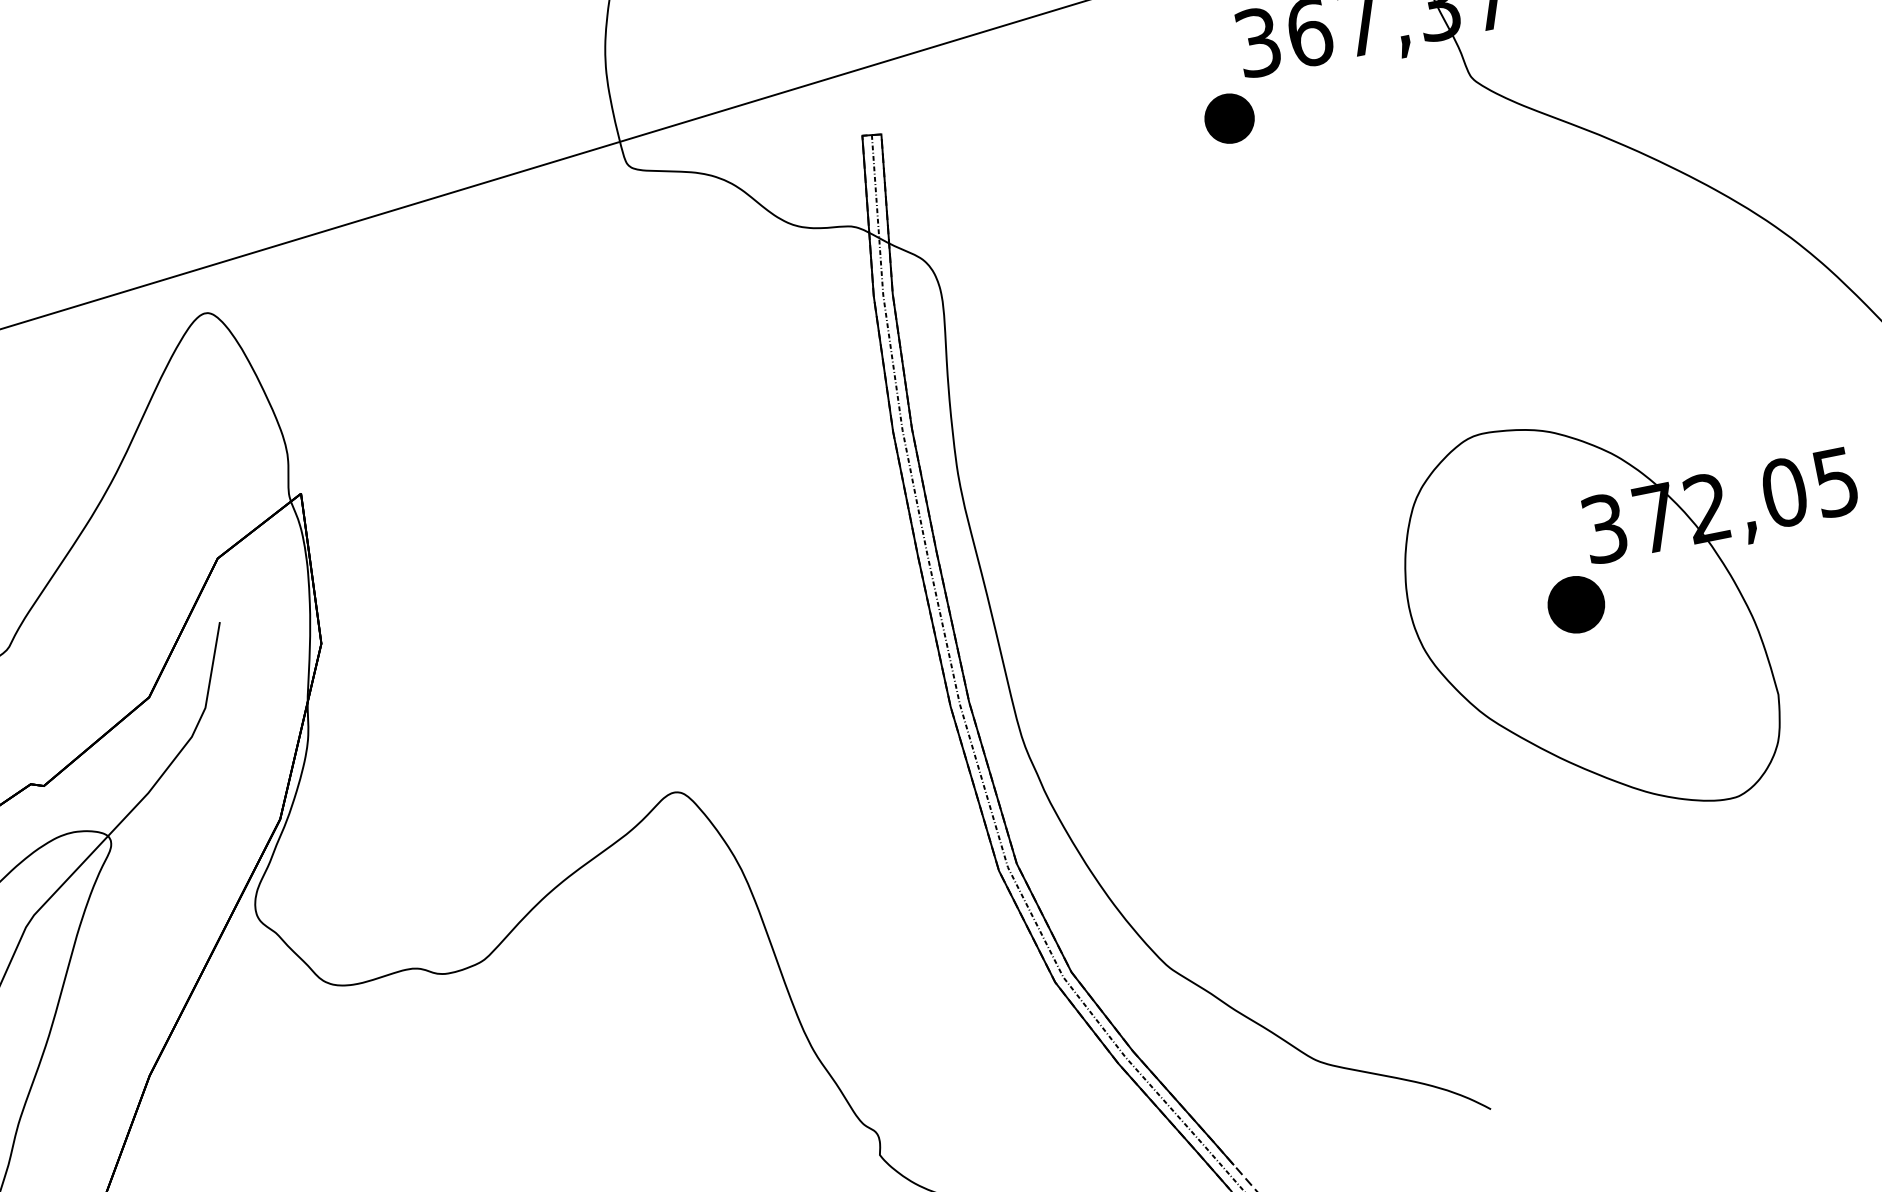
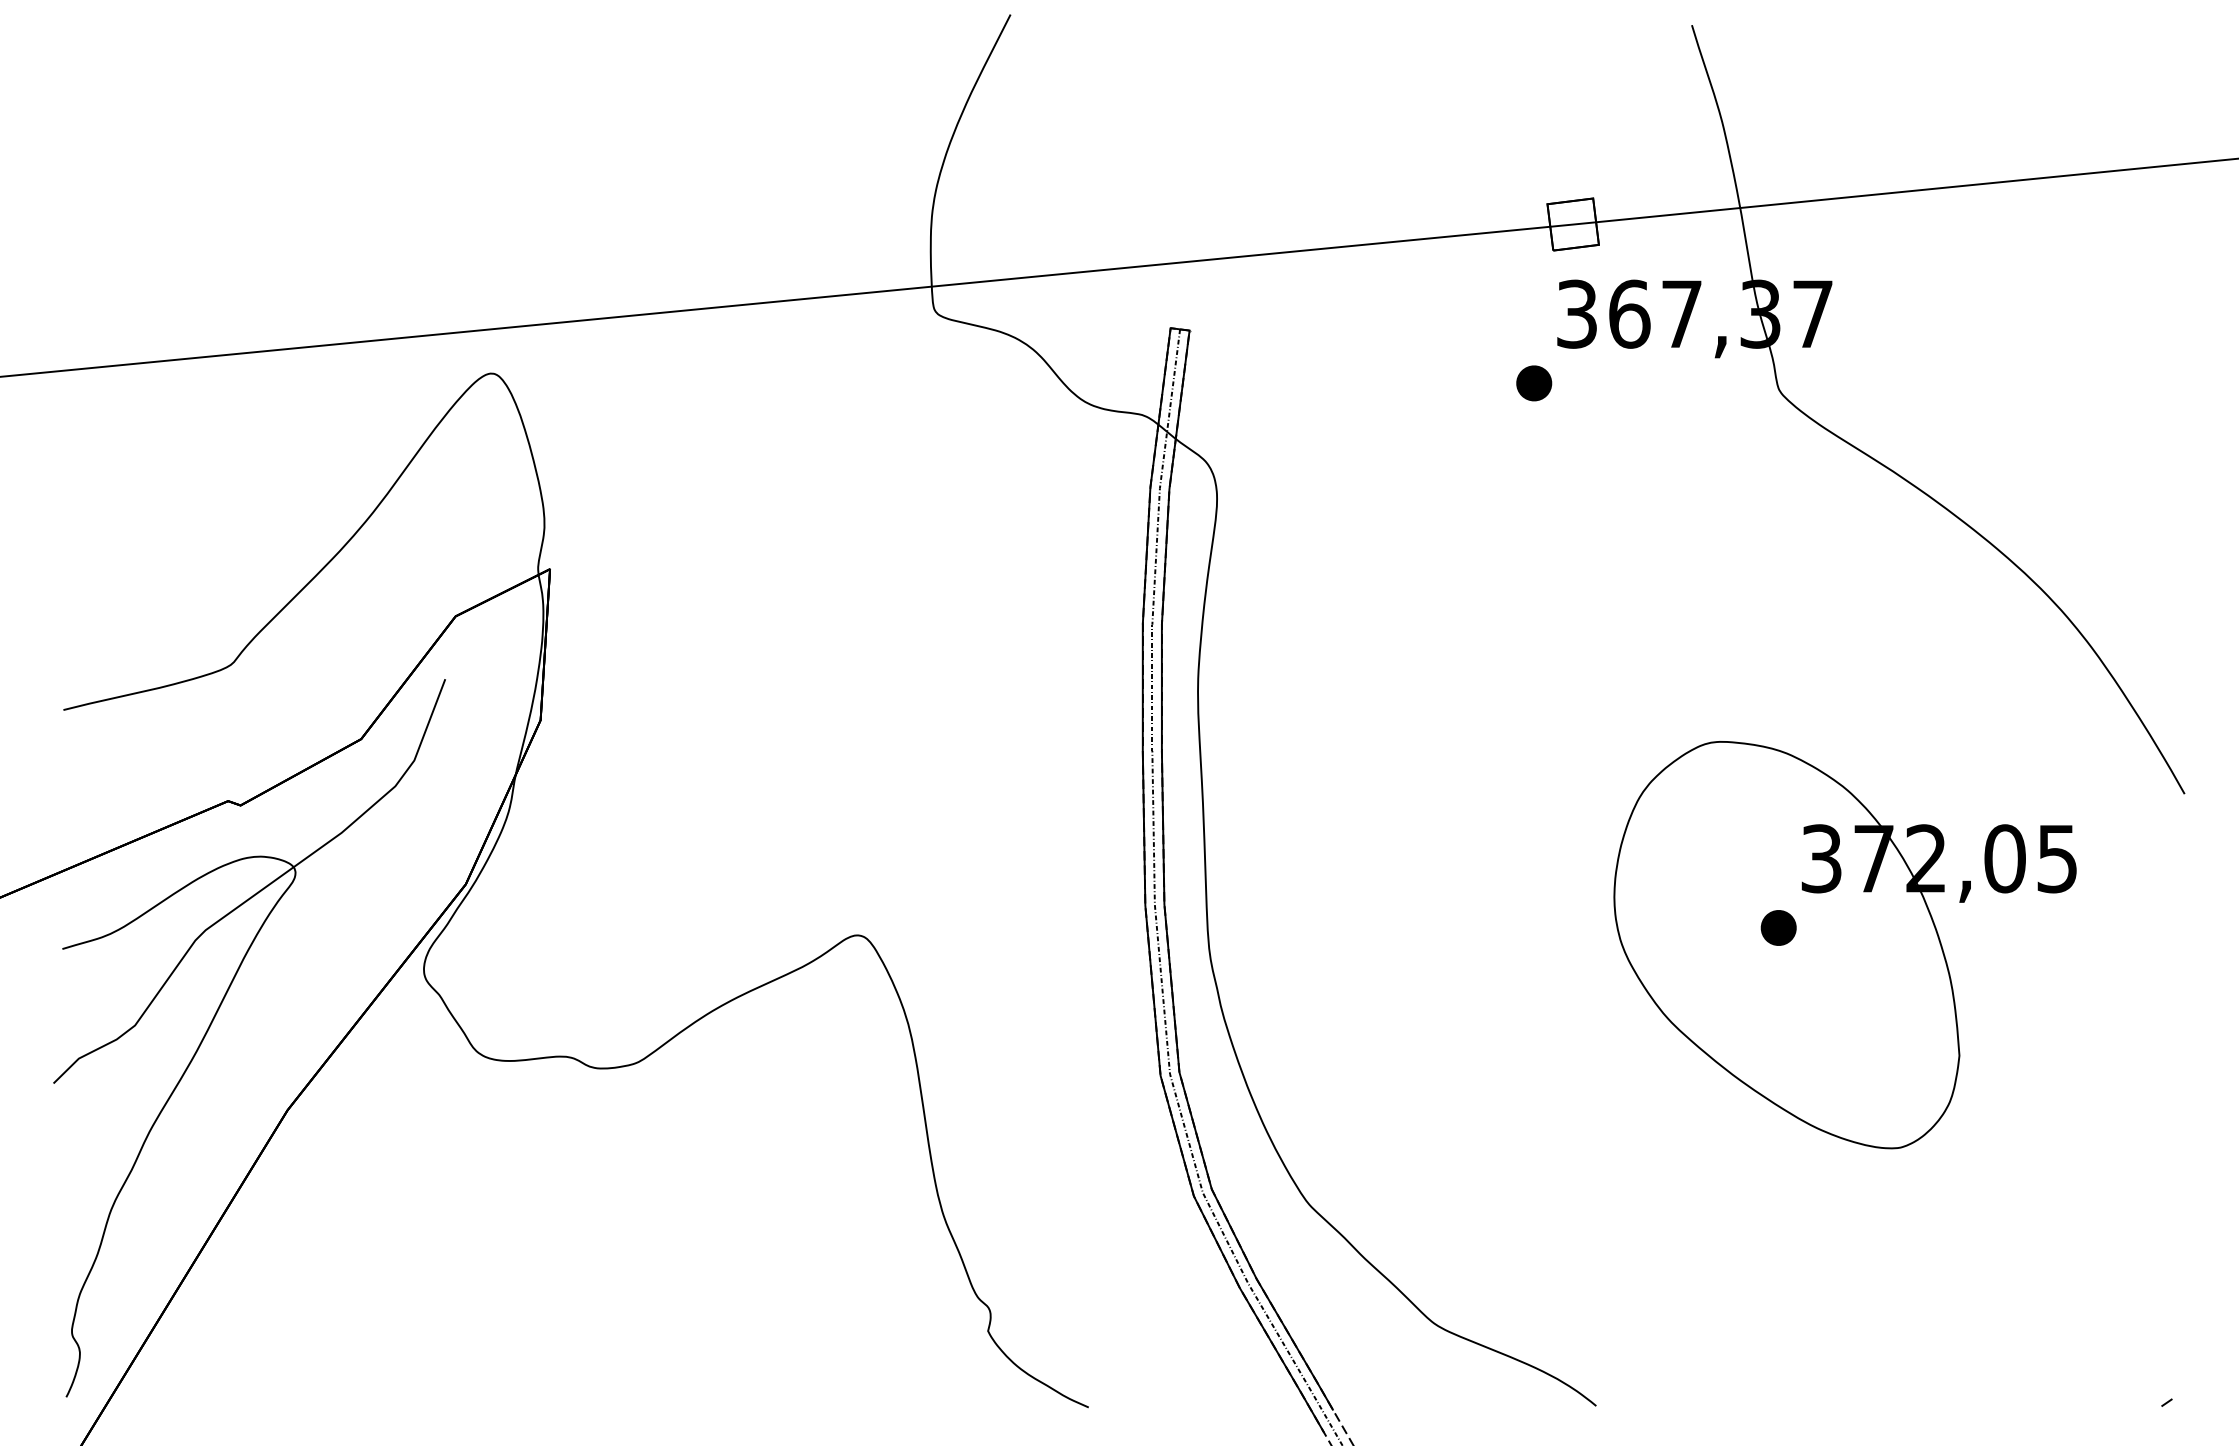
part: (1230, 118) -> (1534, 383), size x0.71
part: (1575, 604) -> (1778, 927), size x0.62

